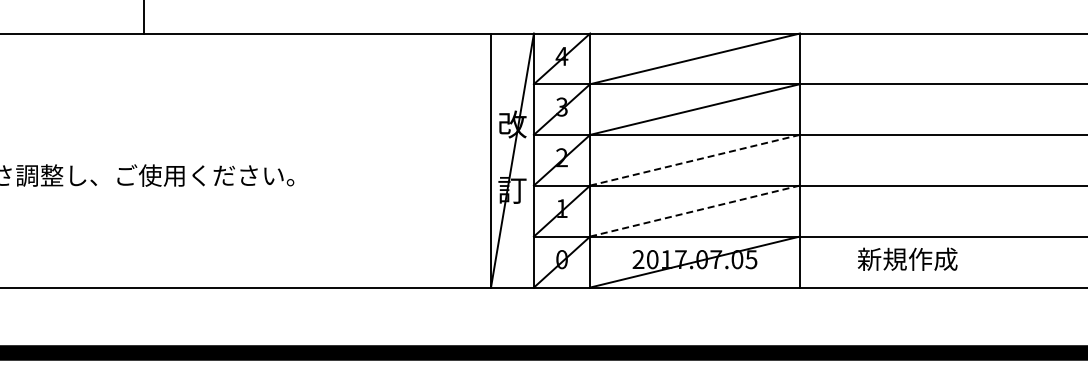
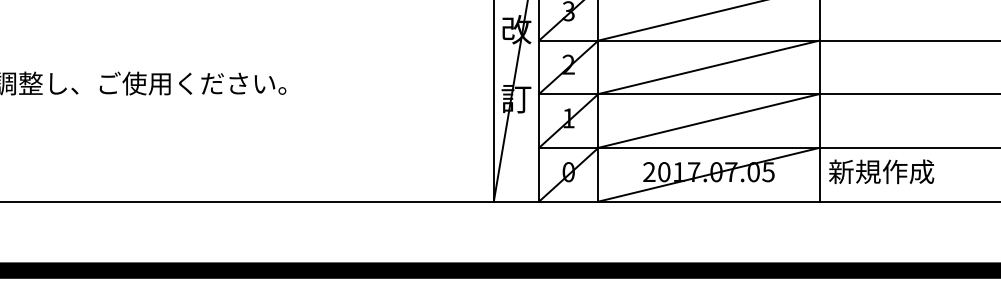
line: (695, 160) -> (709, 67), dashed -> solid
line: (695, 211) -> (709, 121), dashed -> solid
text: (907, 258) -> (881, 170), moved

